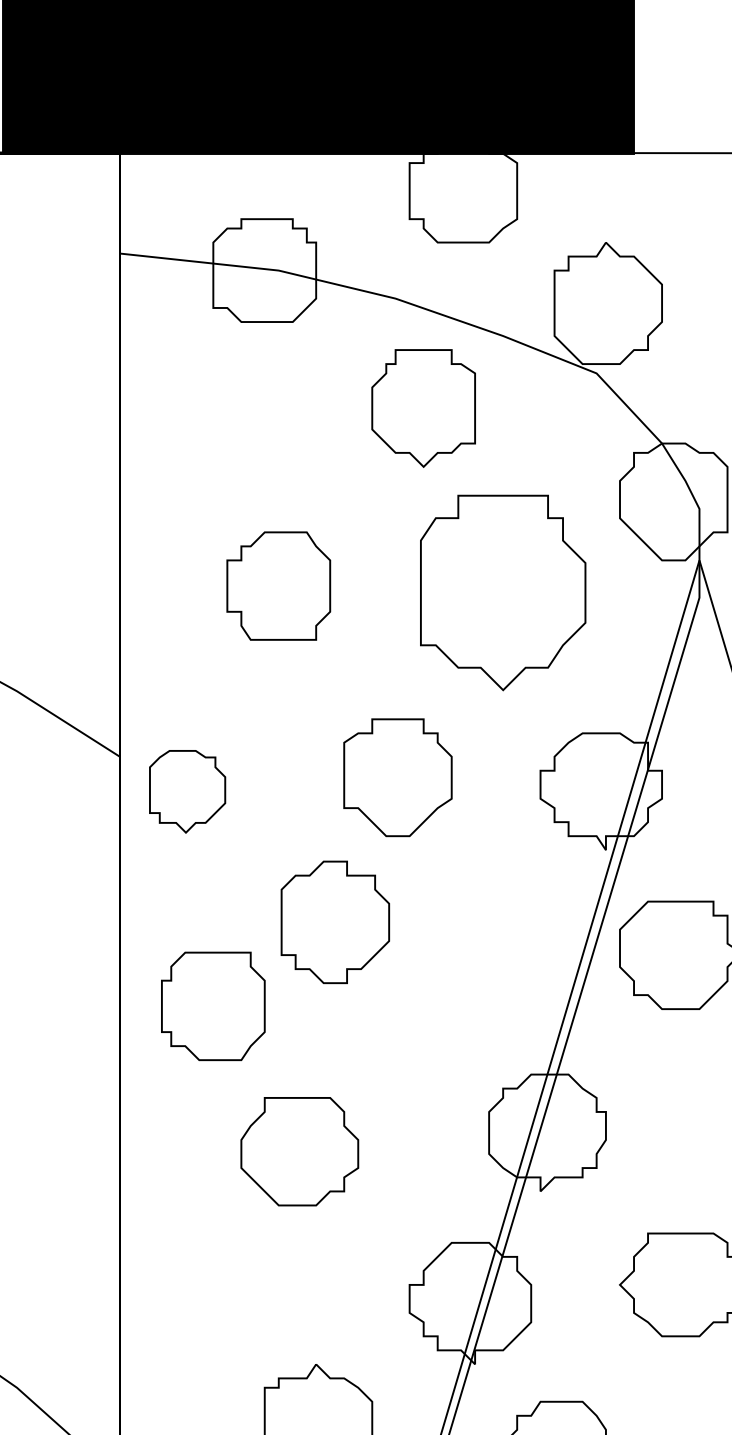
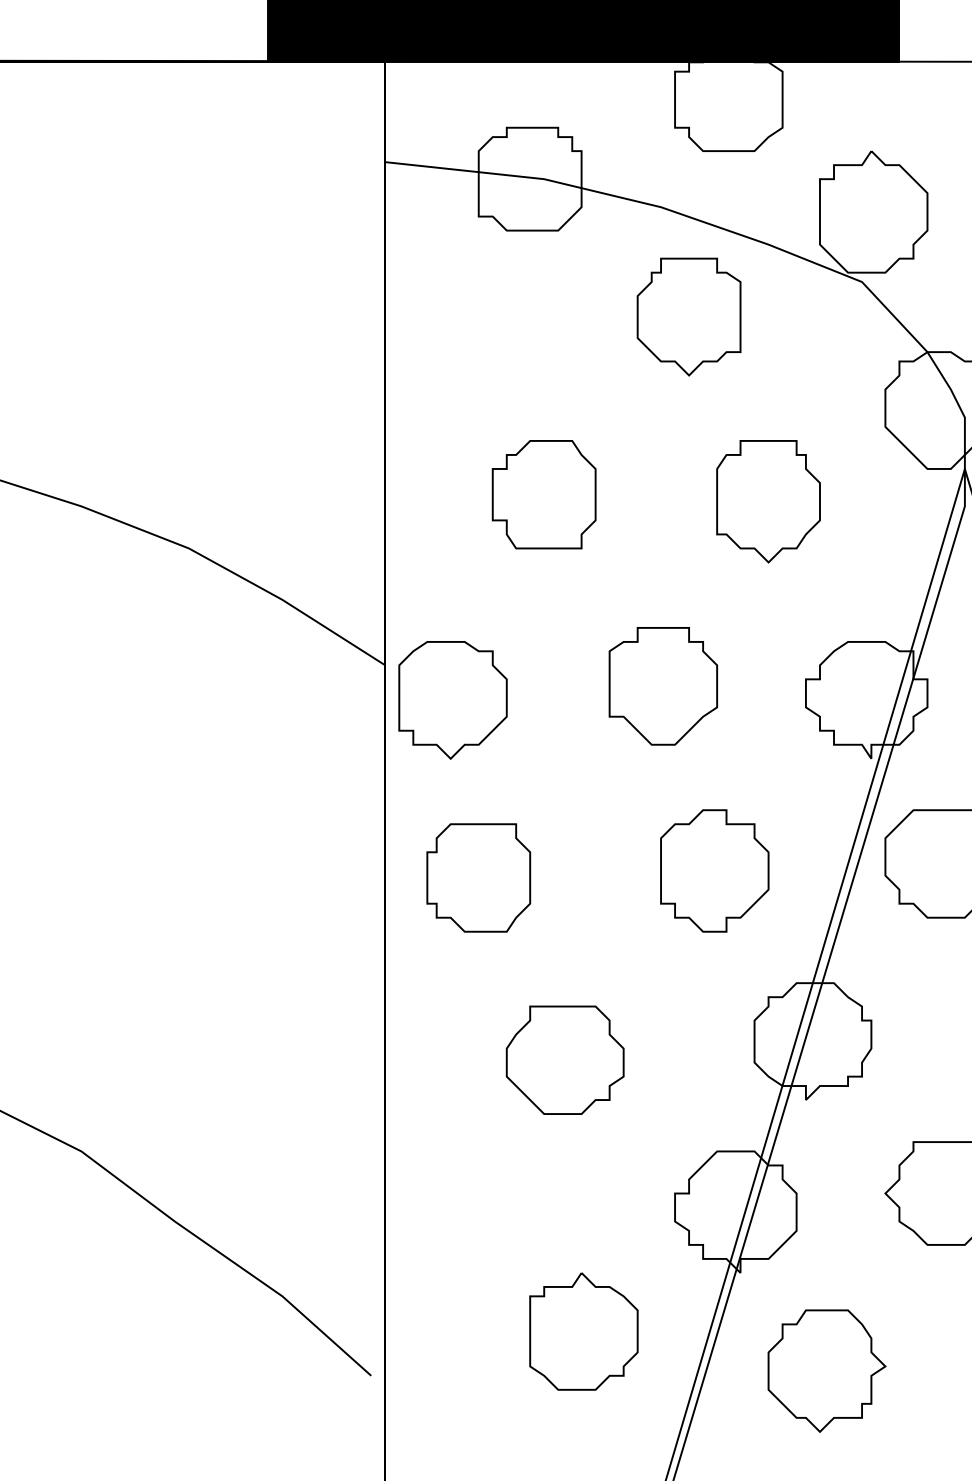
part: (503, 592) -> (768, 501), size x0.62
part: (187, 791) -> (452, 700), size x1.43
part: (335, 921) -> (714, 870), moved
part: (213, 1005) -> (478, 877), moved

